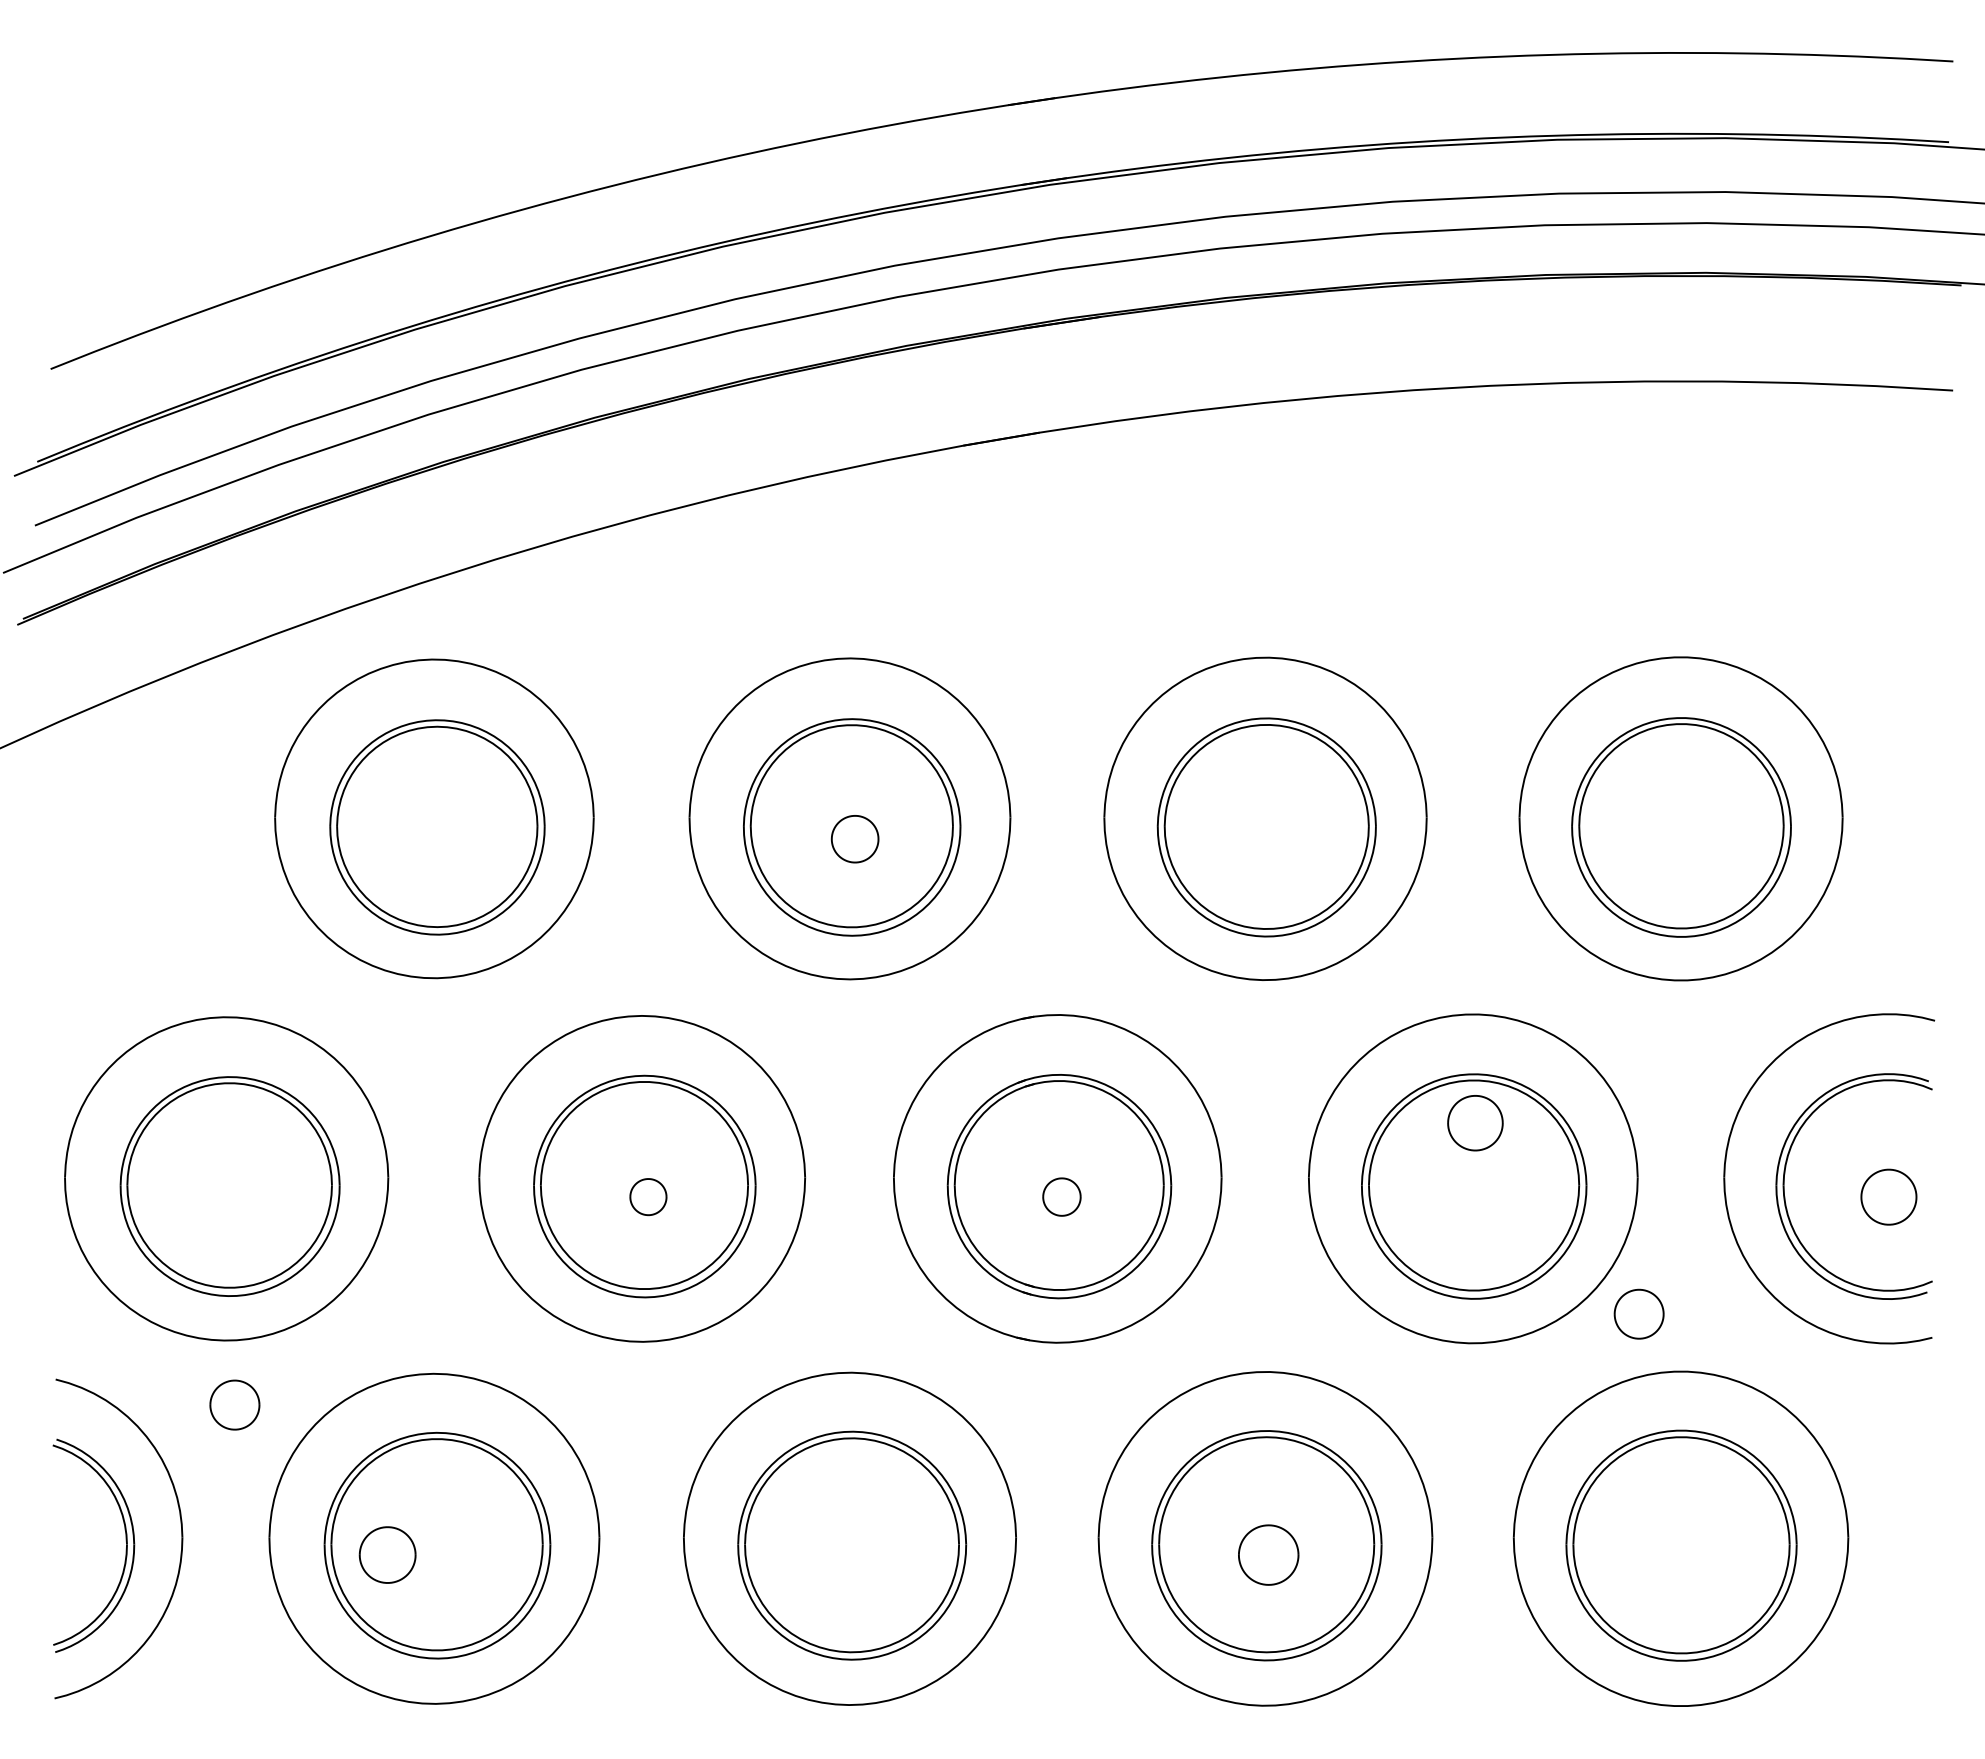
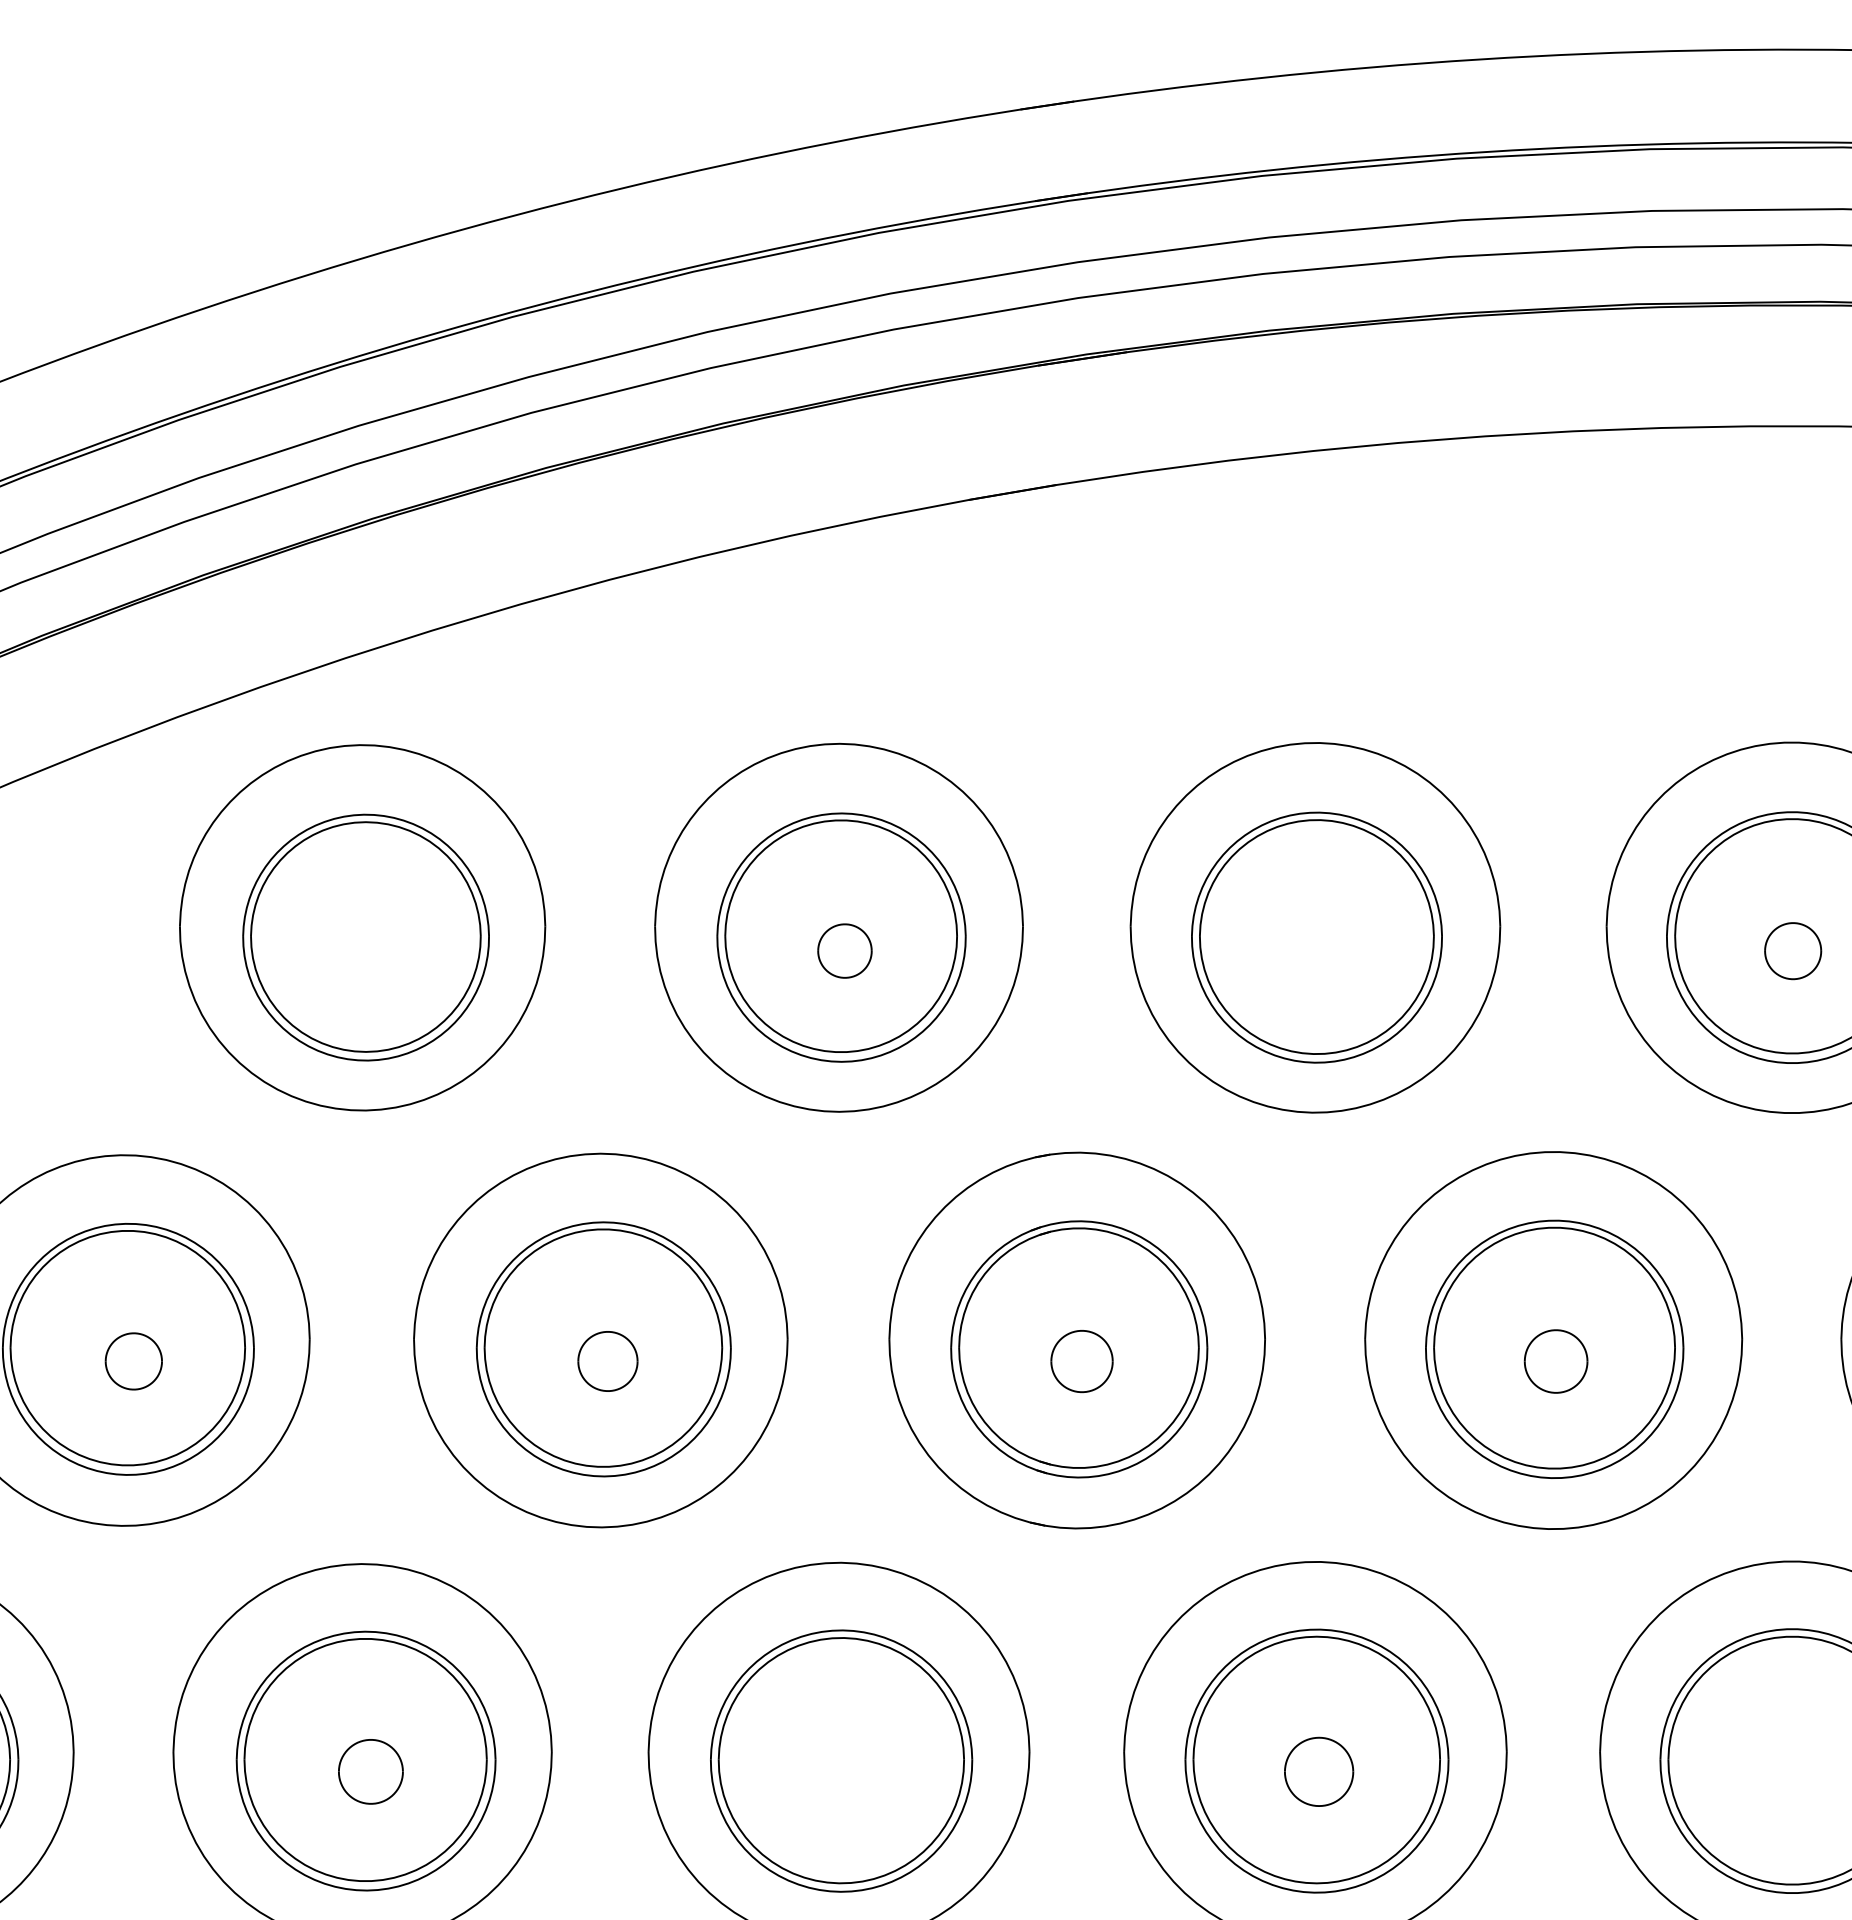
part: (1475, 1123) -> (1556, 1361), moved
part: (648, 1196) -> (608, 1360), size x1.43
part: (1061, 1196) -> (1081, 1360), size x1.43
part: (1638, 1313) -> (1792, 950), moved
part: (234, 1404) -> (133, 1360), moved
part: (387, 1554) -> (370, 1771), moved

